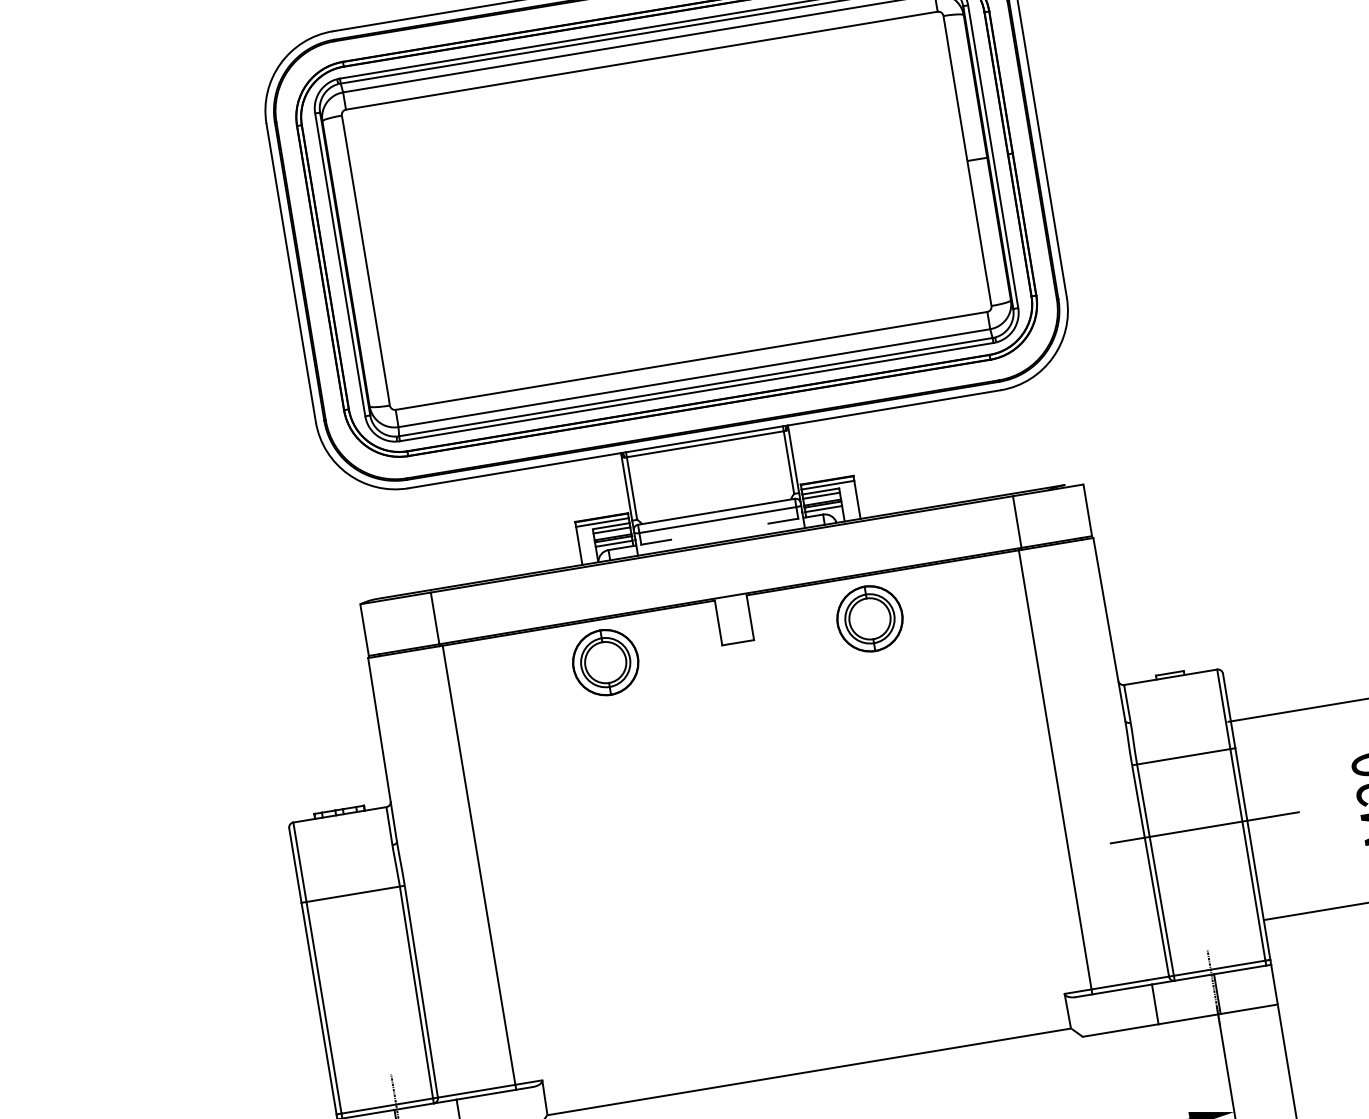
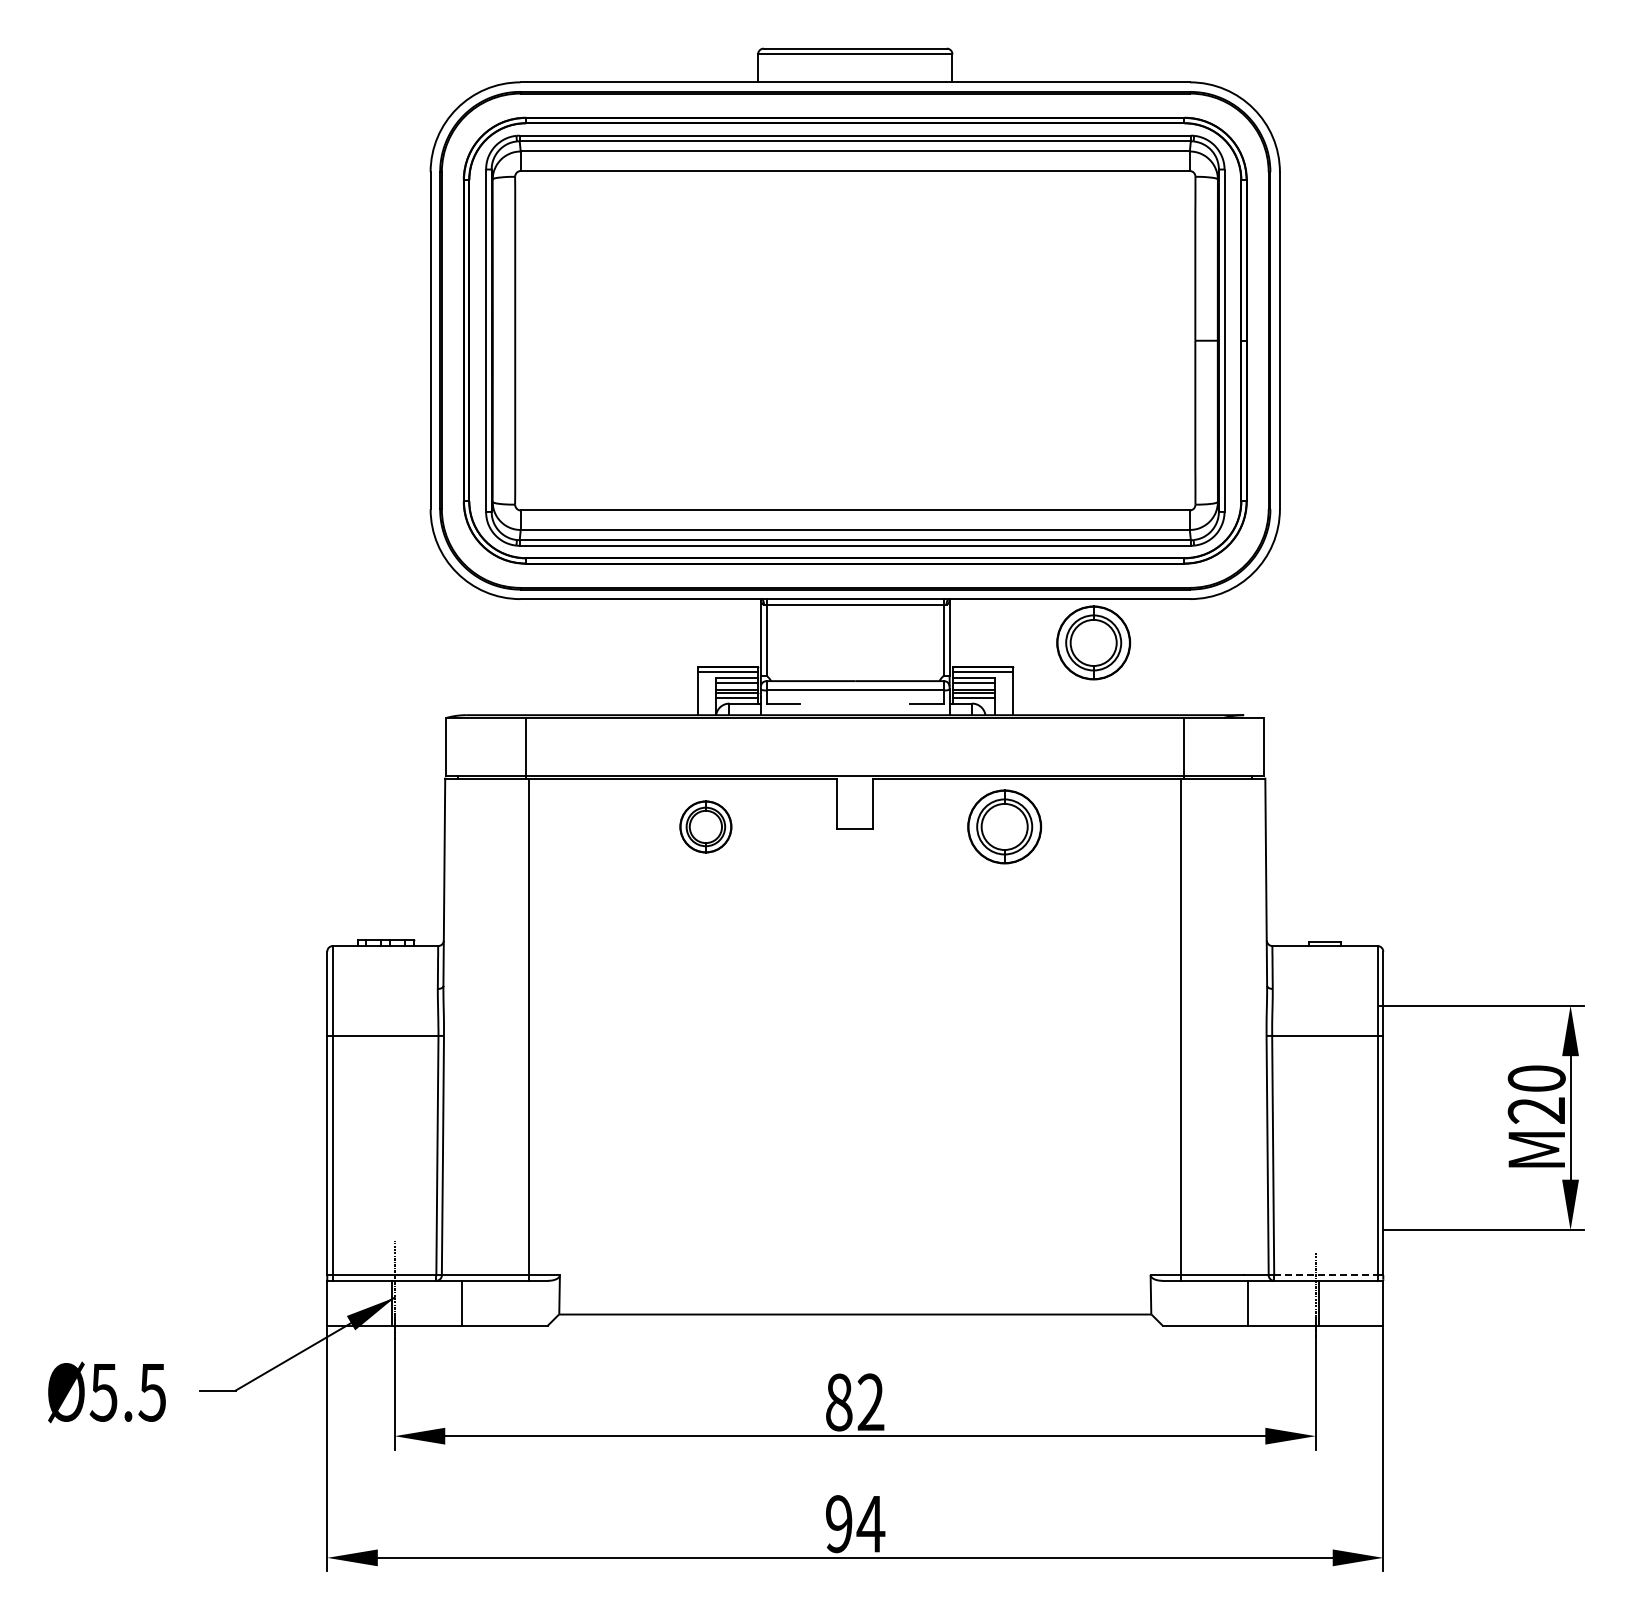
part: (921, 442) -> (1093, 642), added
part: (605, 662) -> (705, 826), size x0.7
line: (1204, 827) -> (1334, 1117), removed
line: (1219, 968) -> (1325, 1275), solid -> dashed

